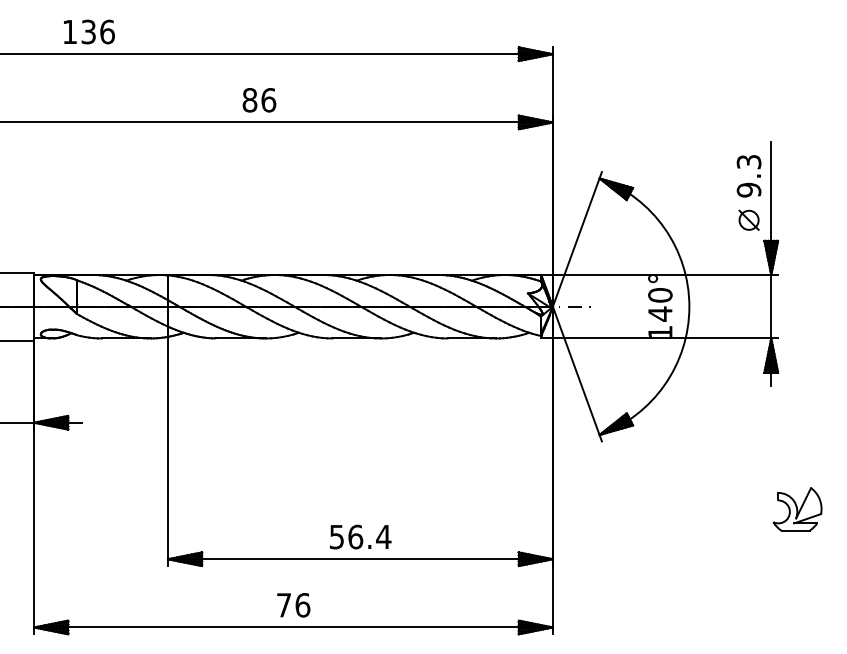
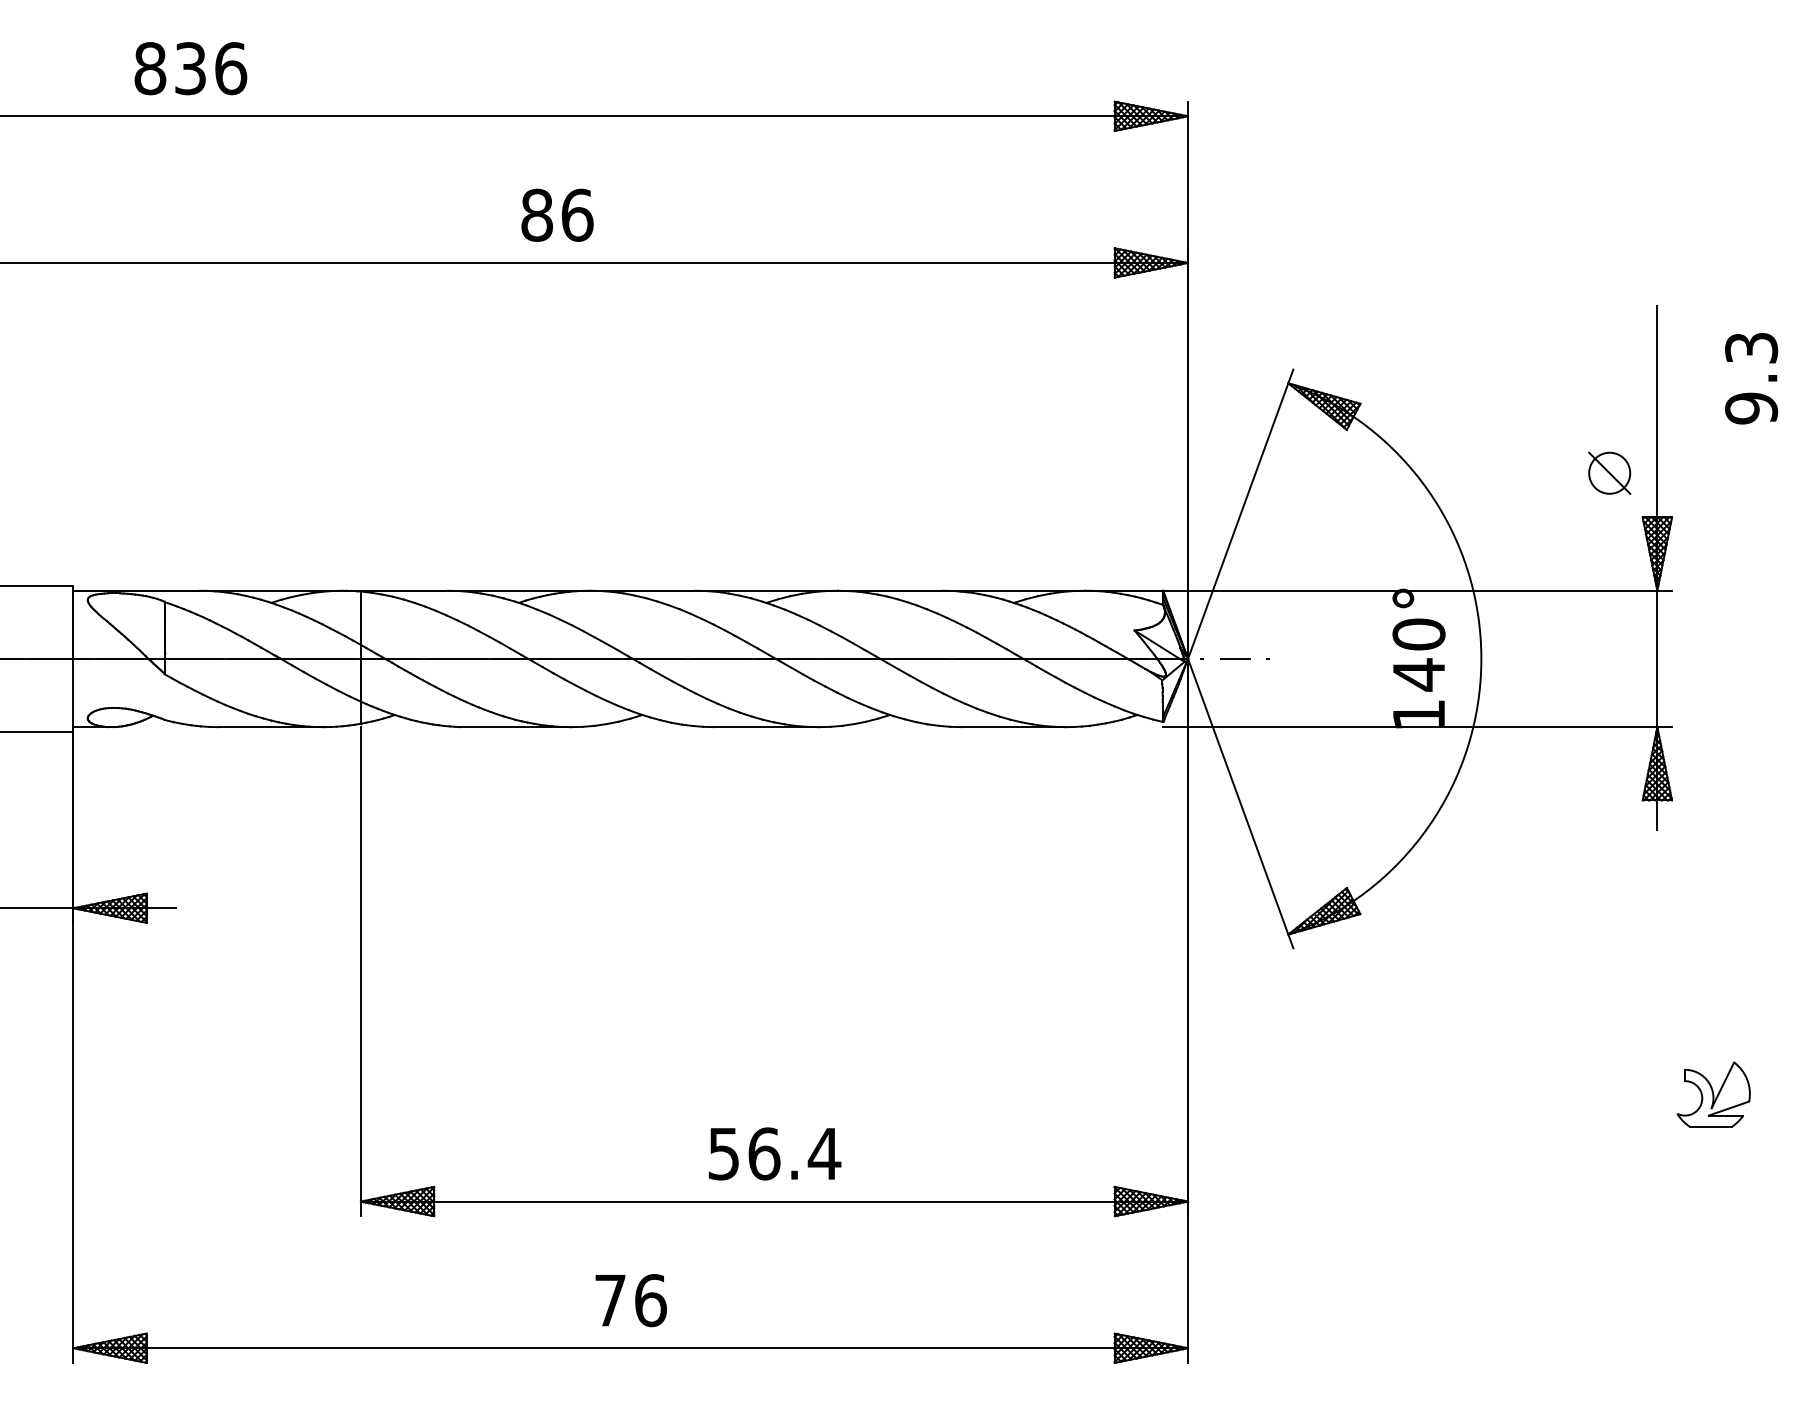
text: (69, 31) -> (149, 67), 136 -> 836
text: (748, 176) -> (1750, 379), moved
part: (797, 509) -> (1713, 1094), size x0.7

